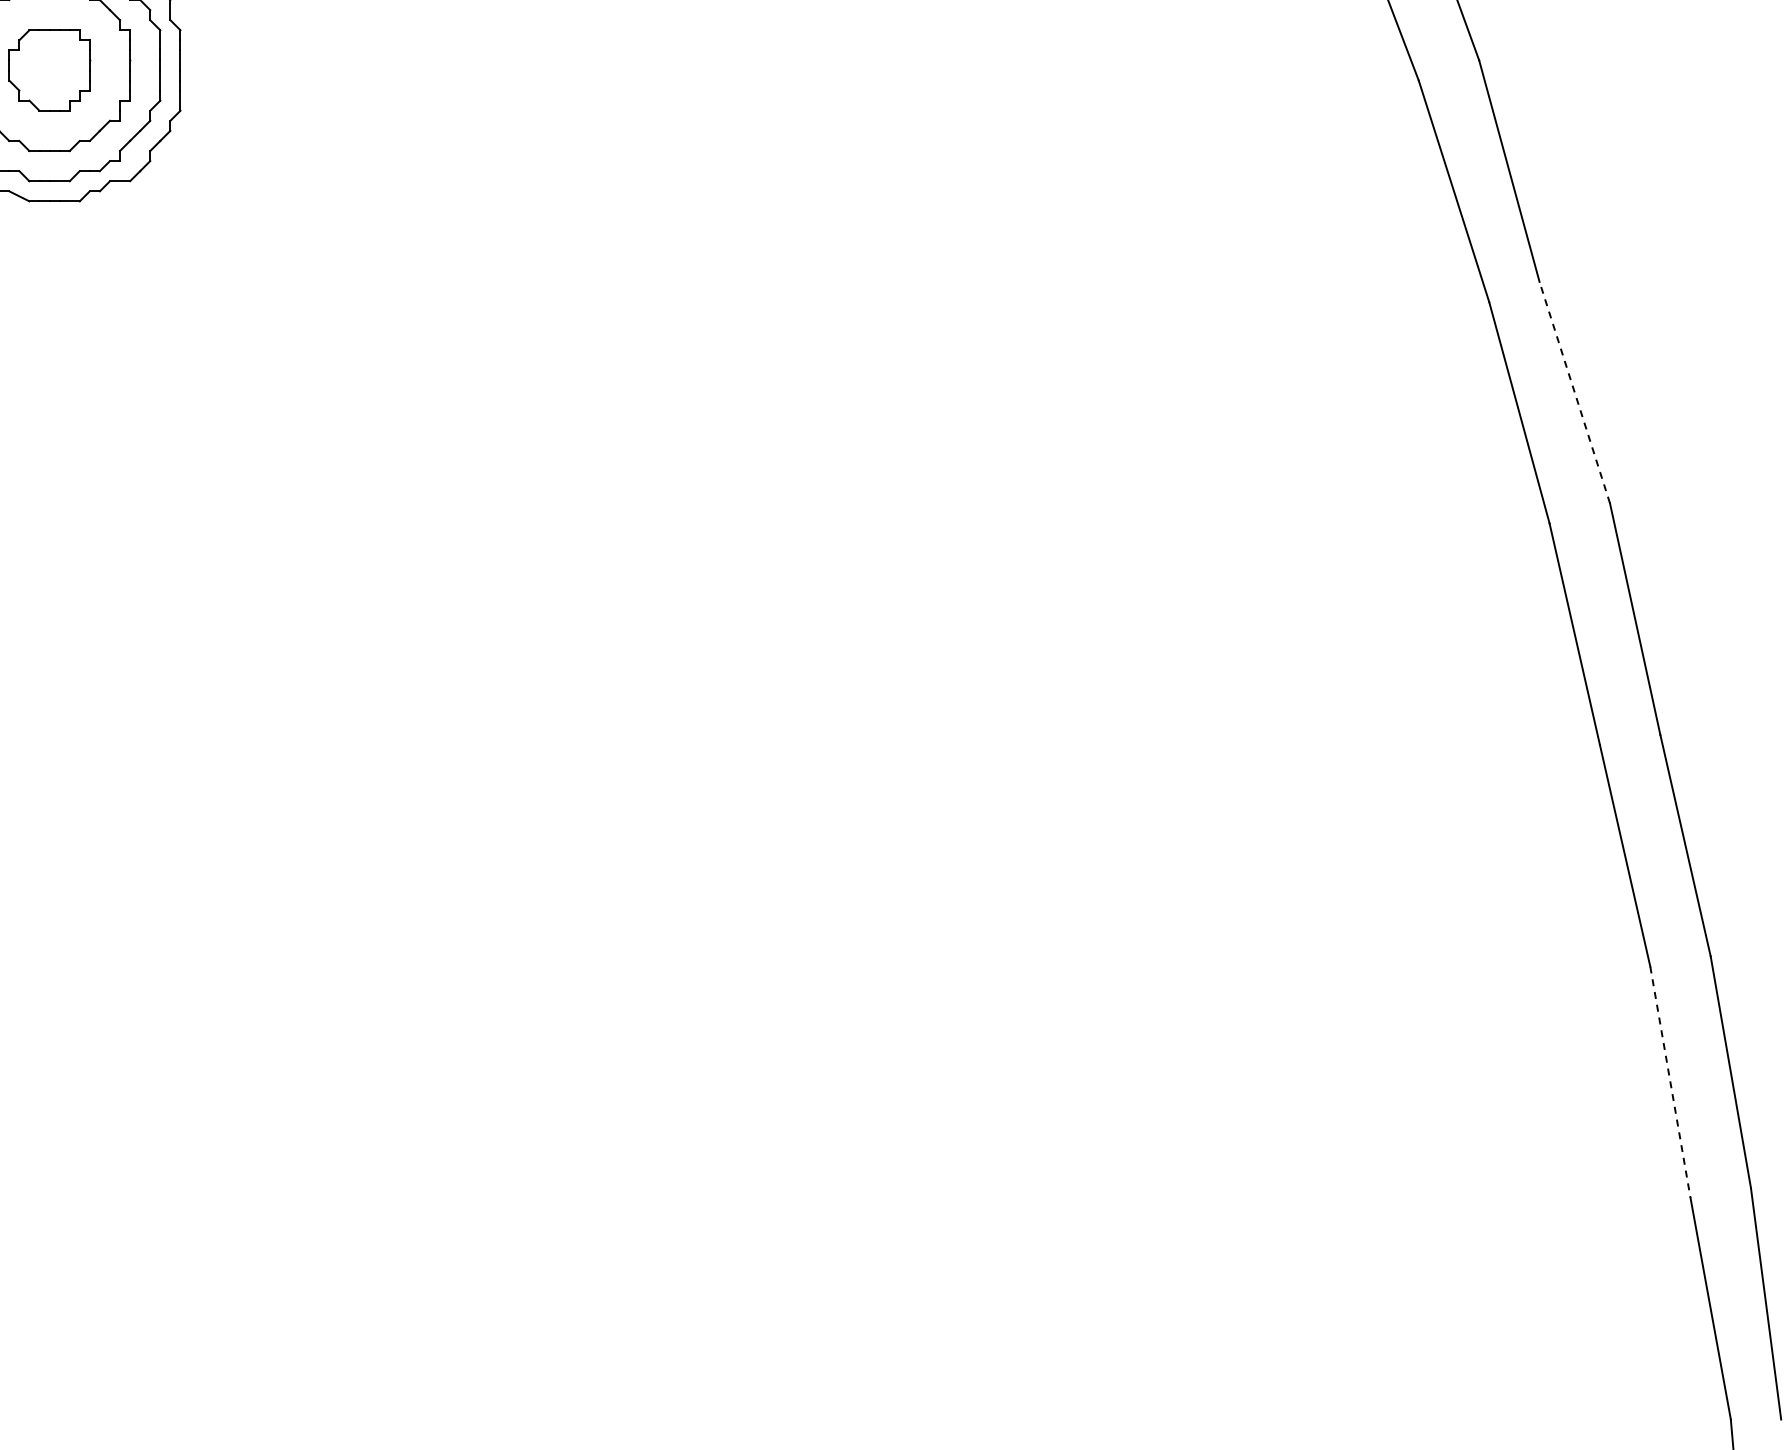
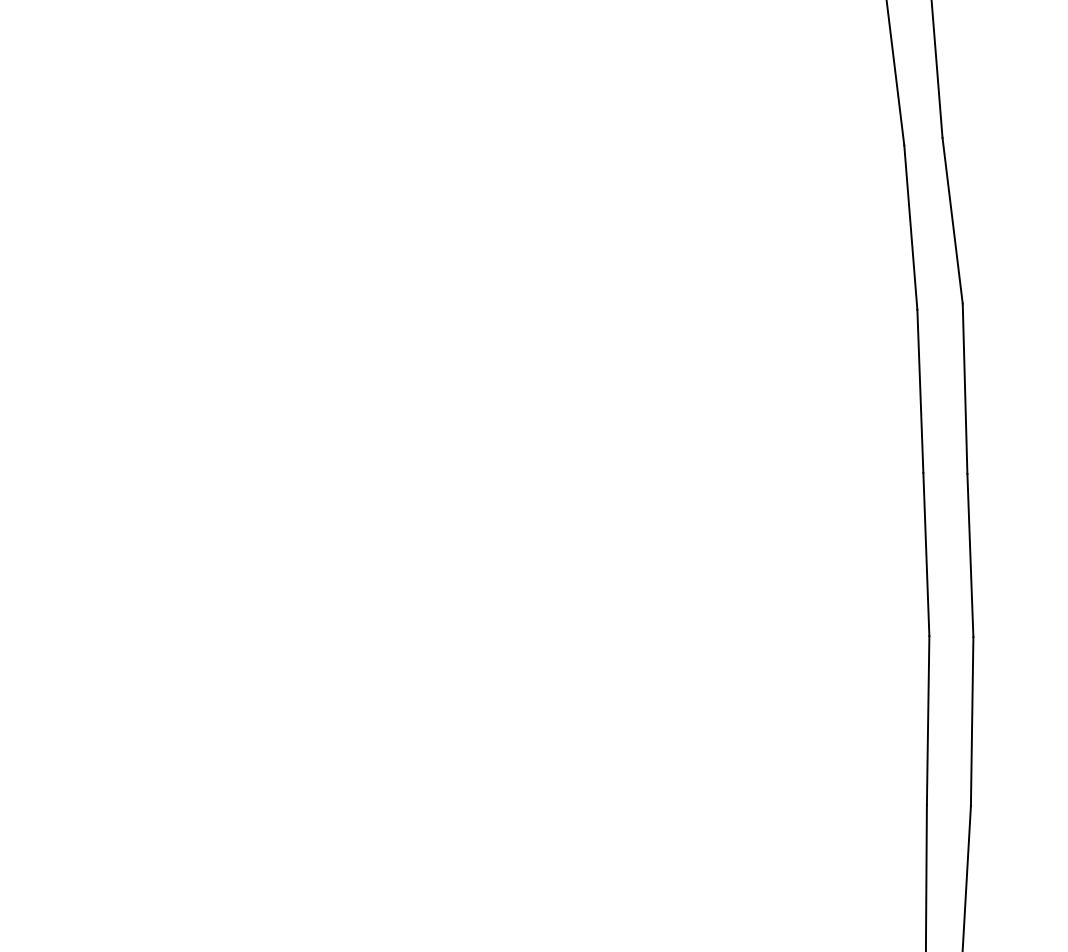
line: (1574, 392) -> (952, 220), dashed -> solid
line: (1670, 1082) -> (928, 720), dashed -> solid

